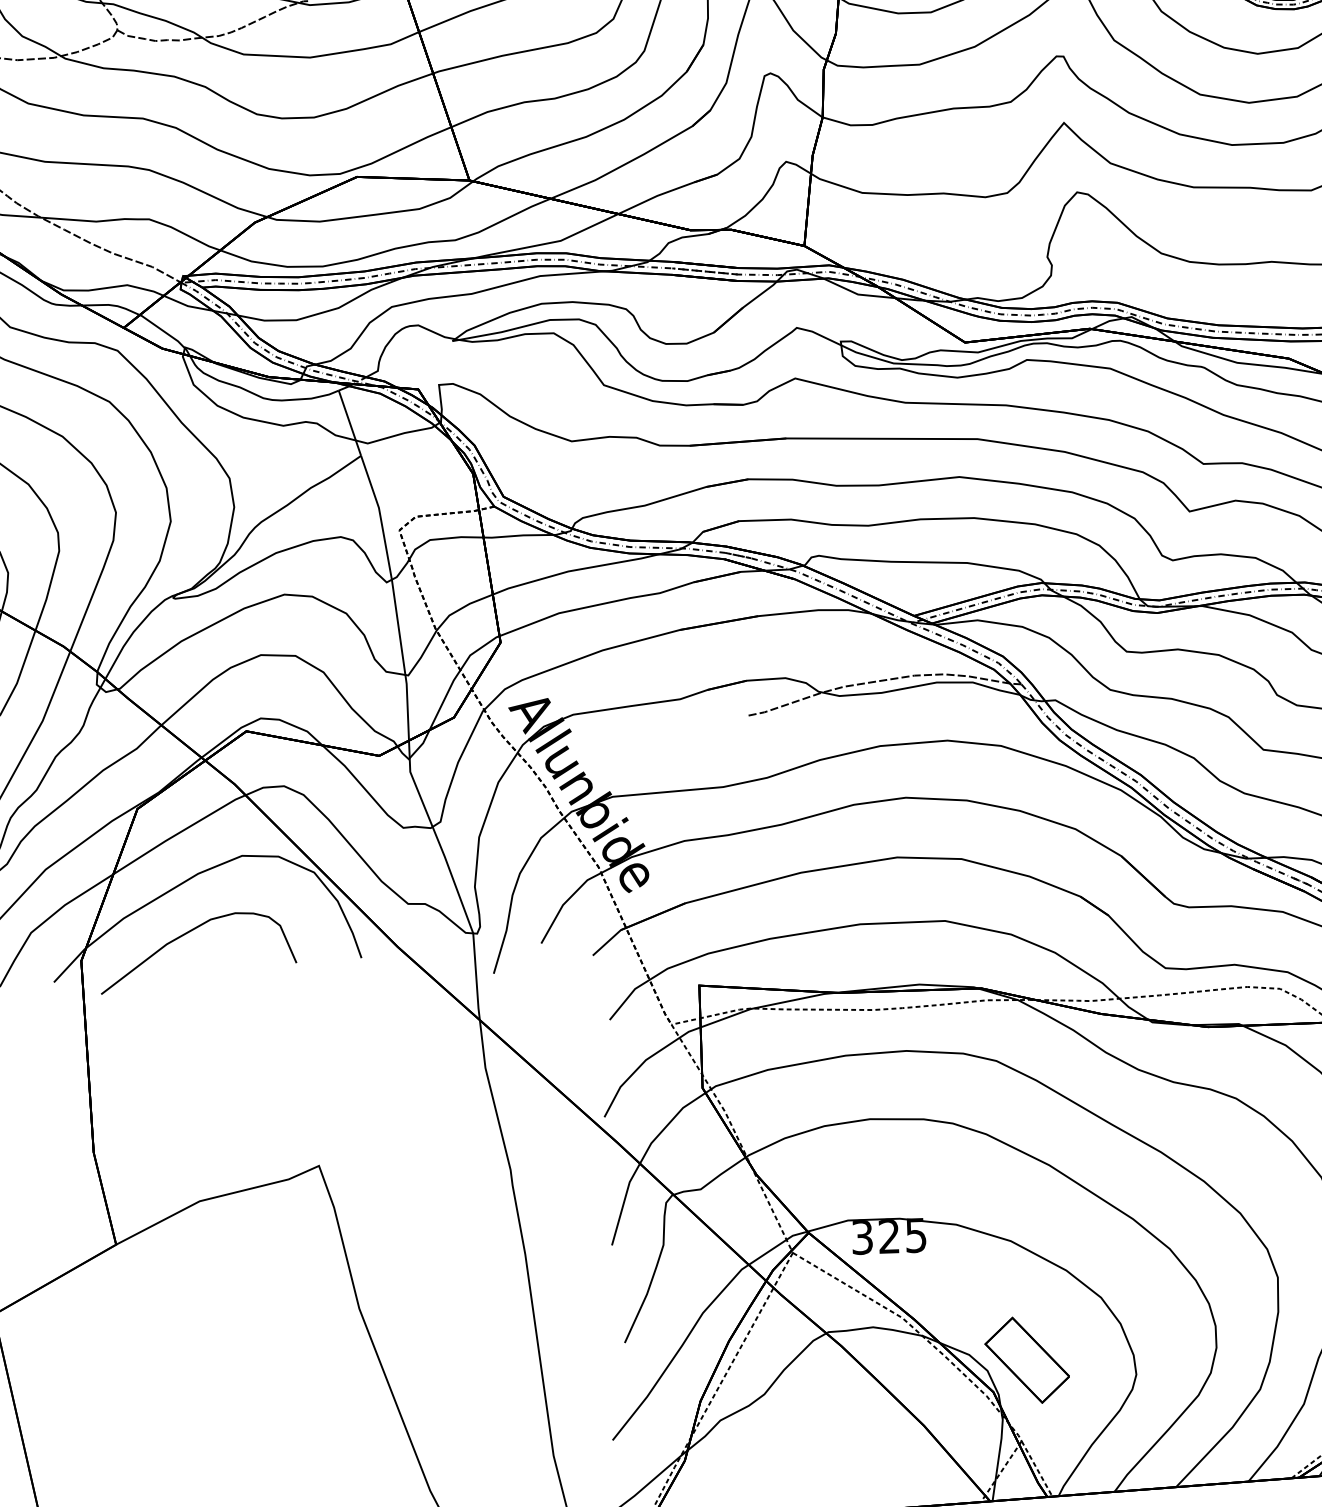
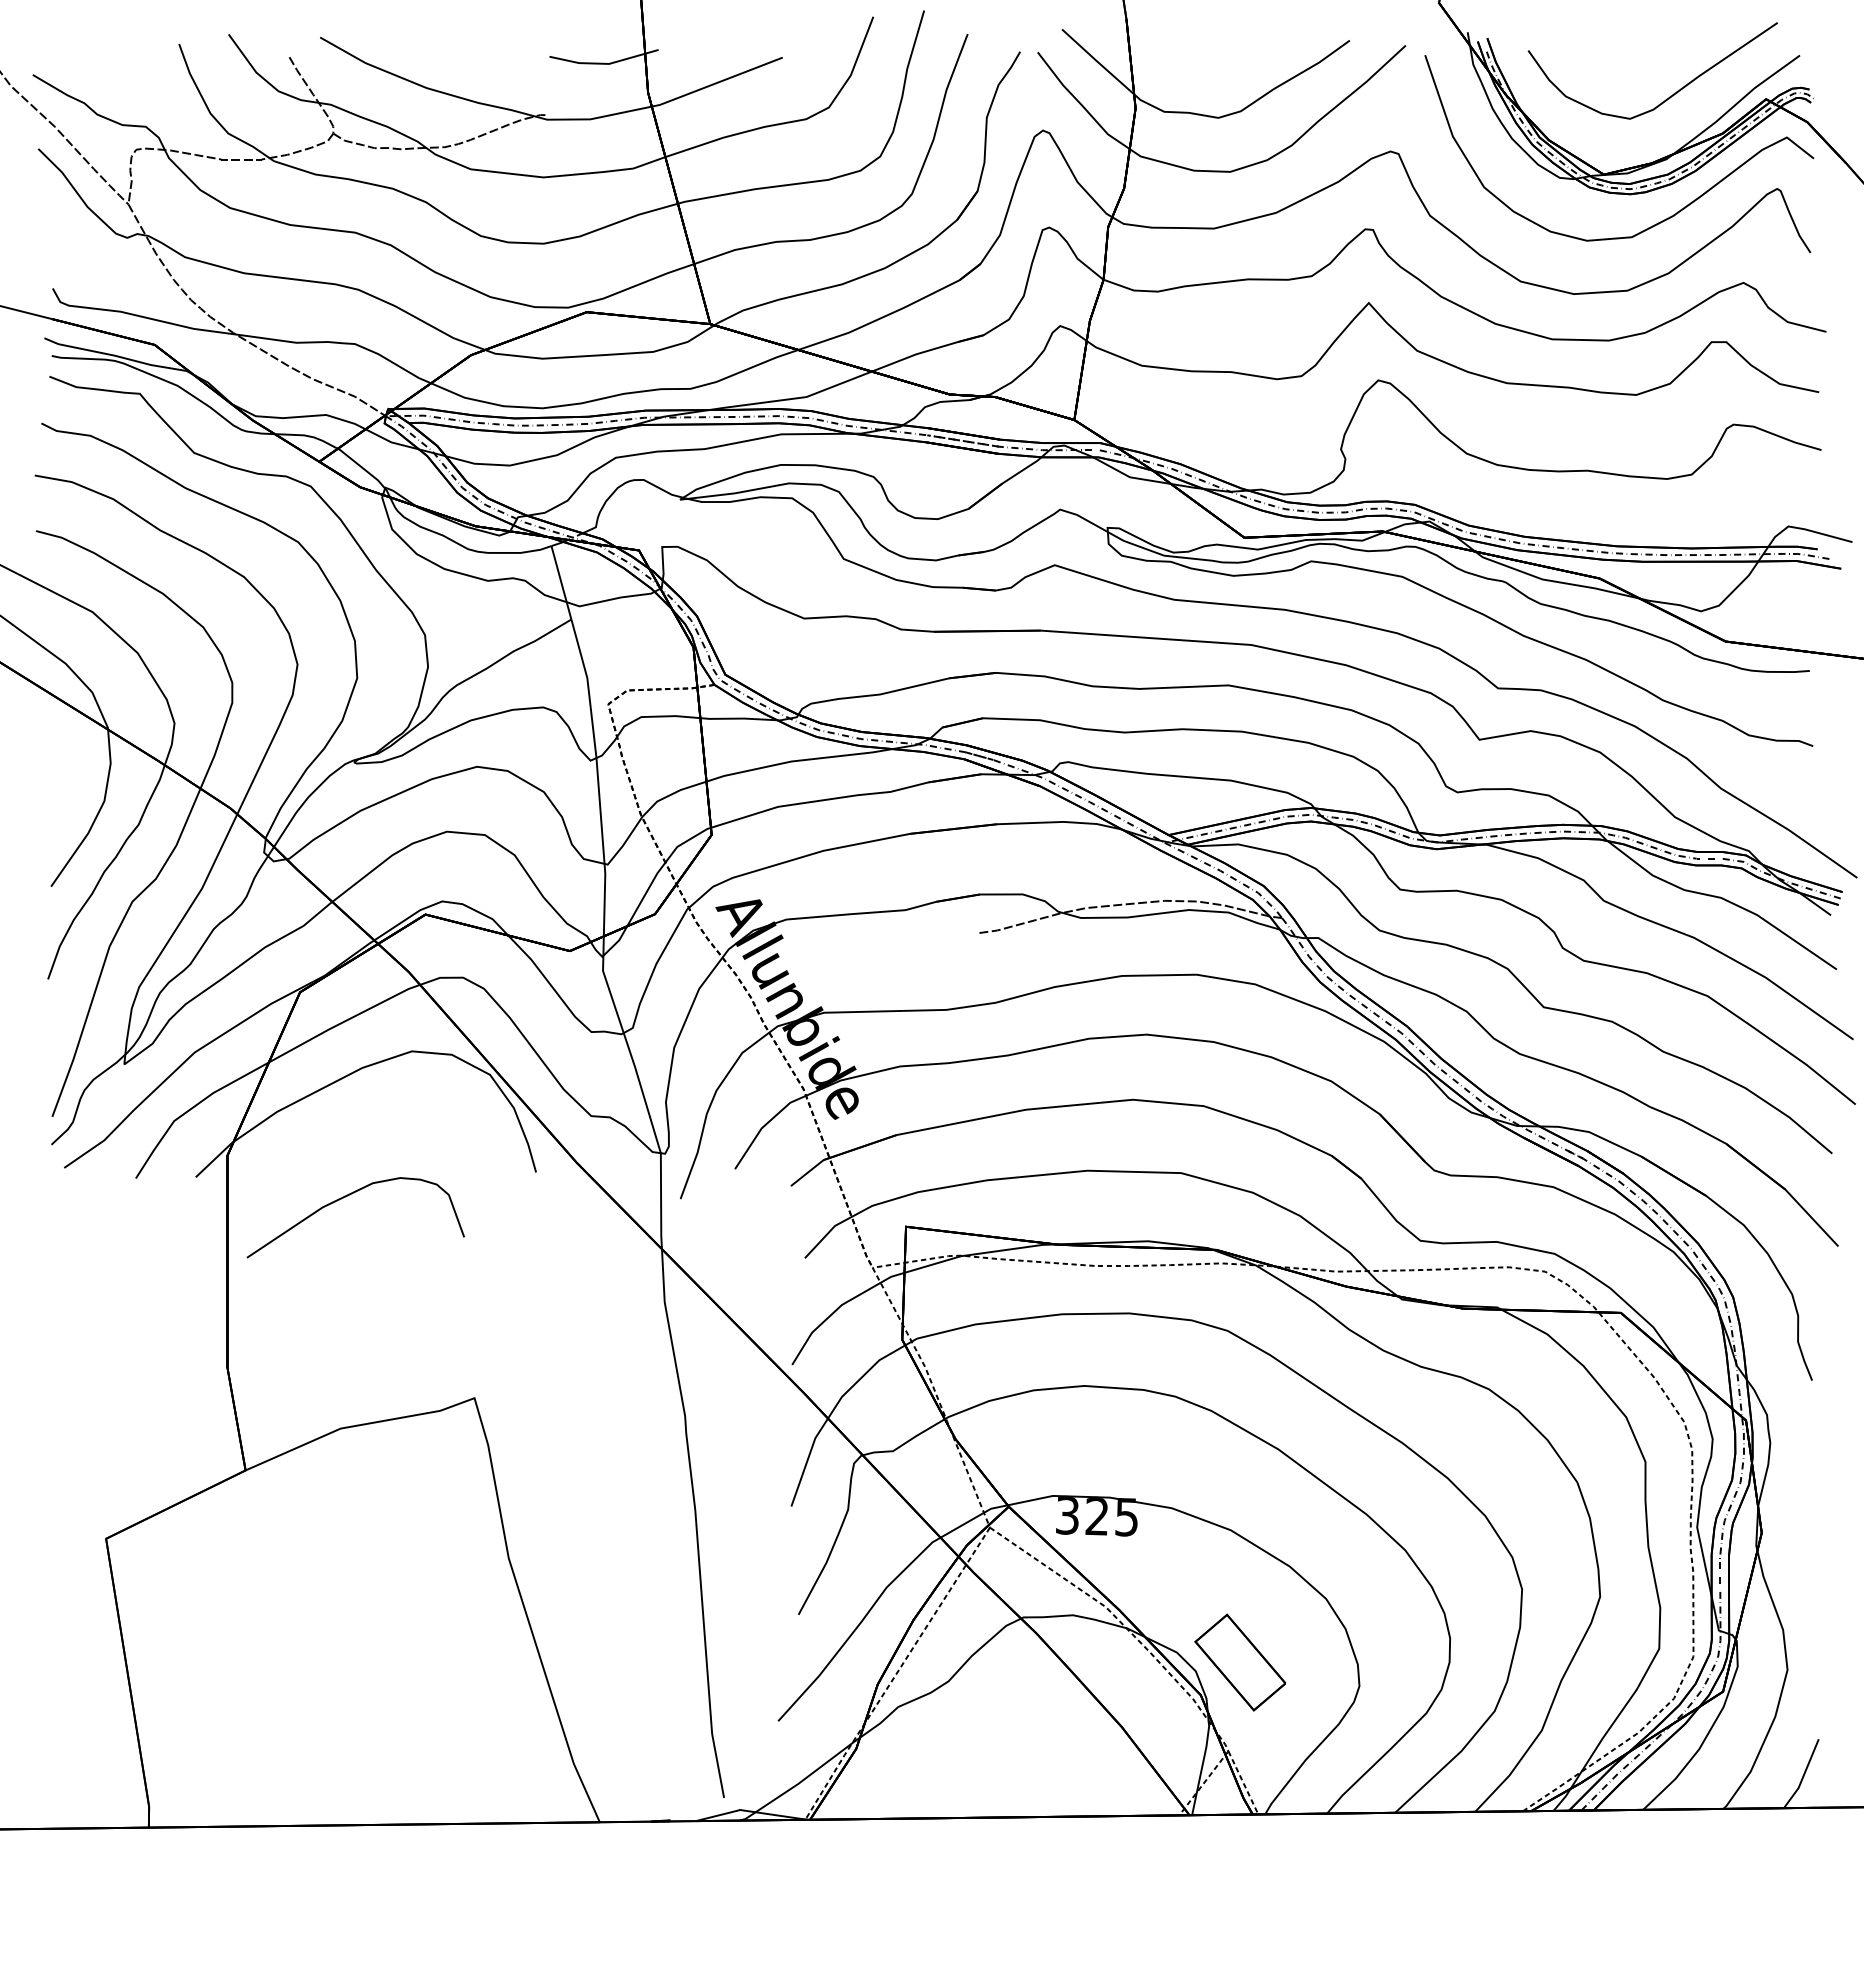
curve: (186, 934) -> (345, 1197), moved

